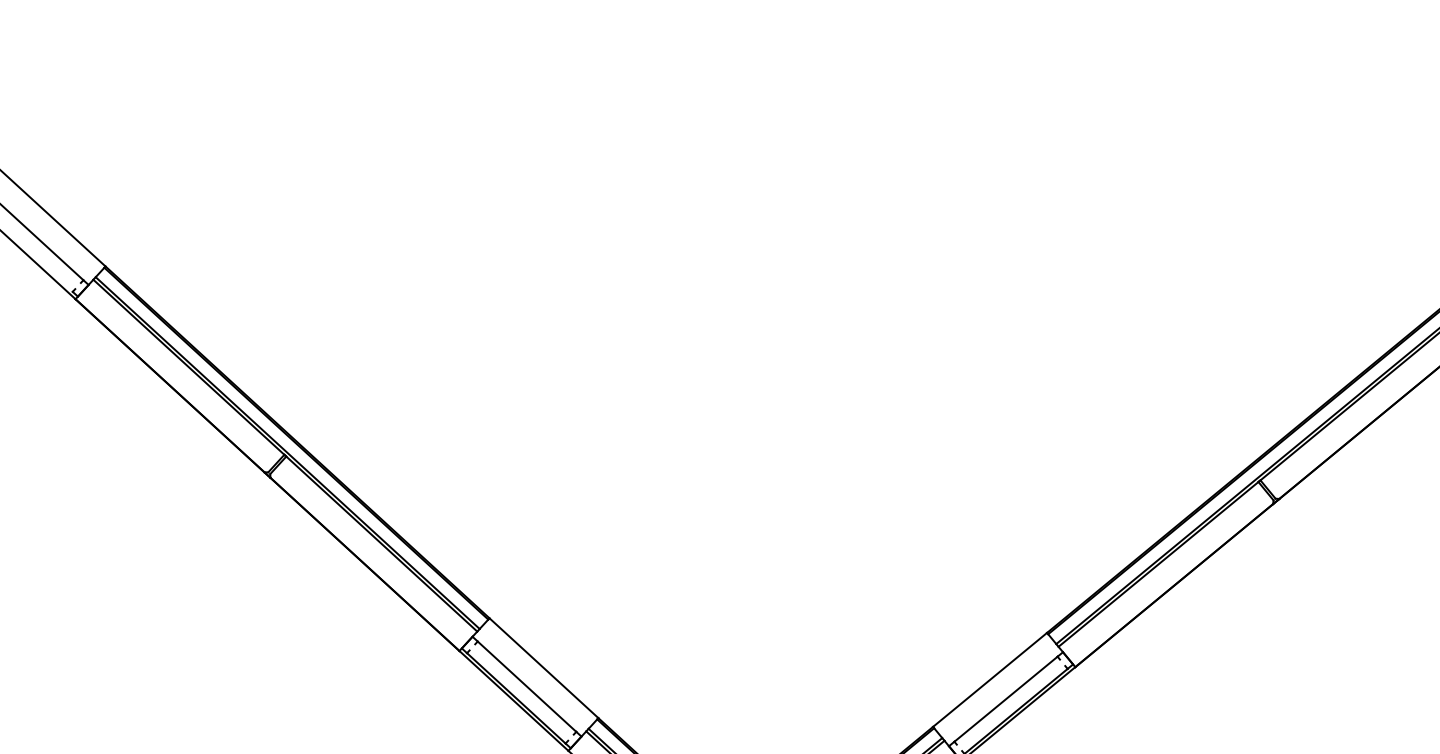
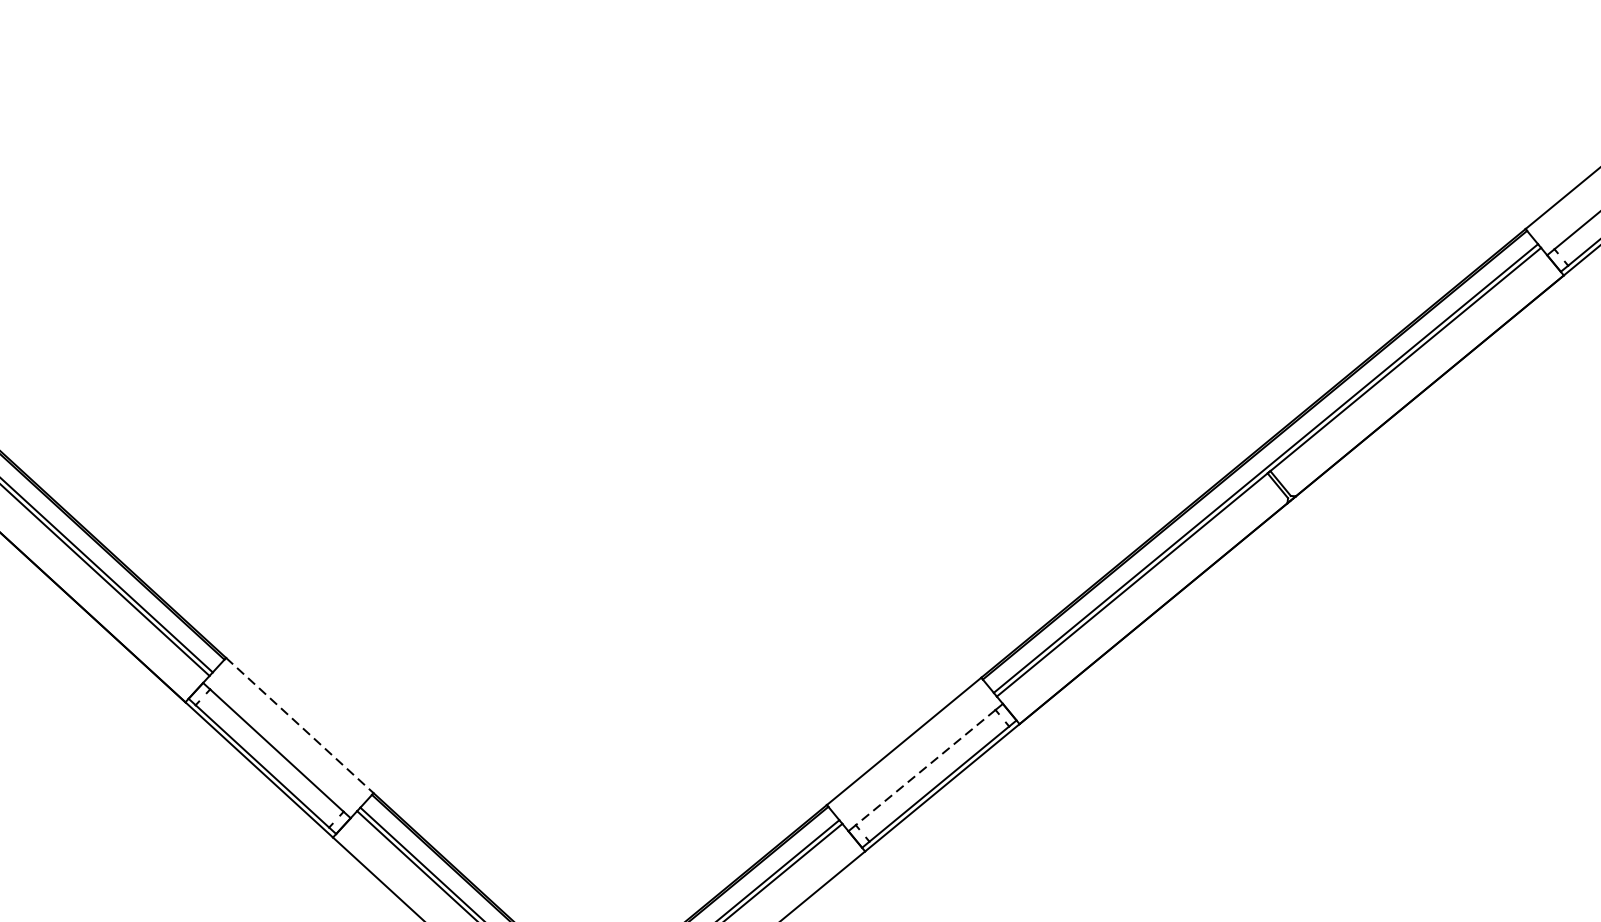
line: (543, 668) -> (299, 725), solid -> dashed
line: (1006, 699) -> (926, 767), solid -> dashed

